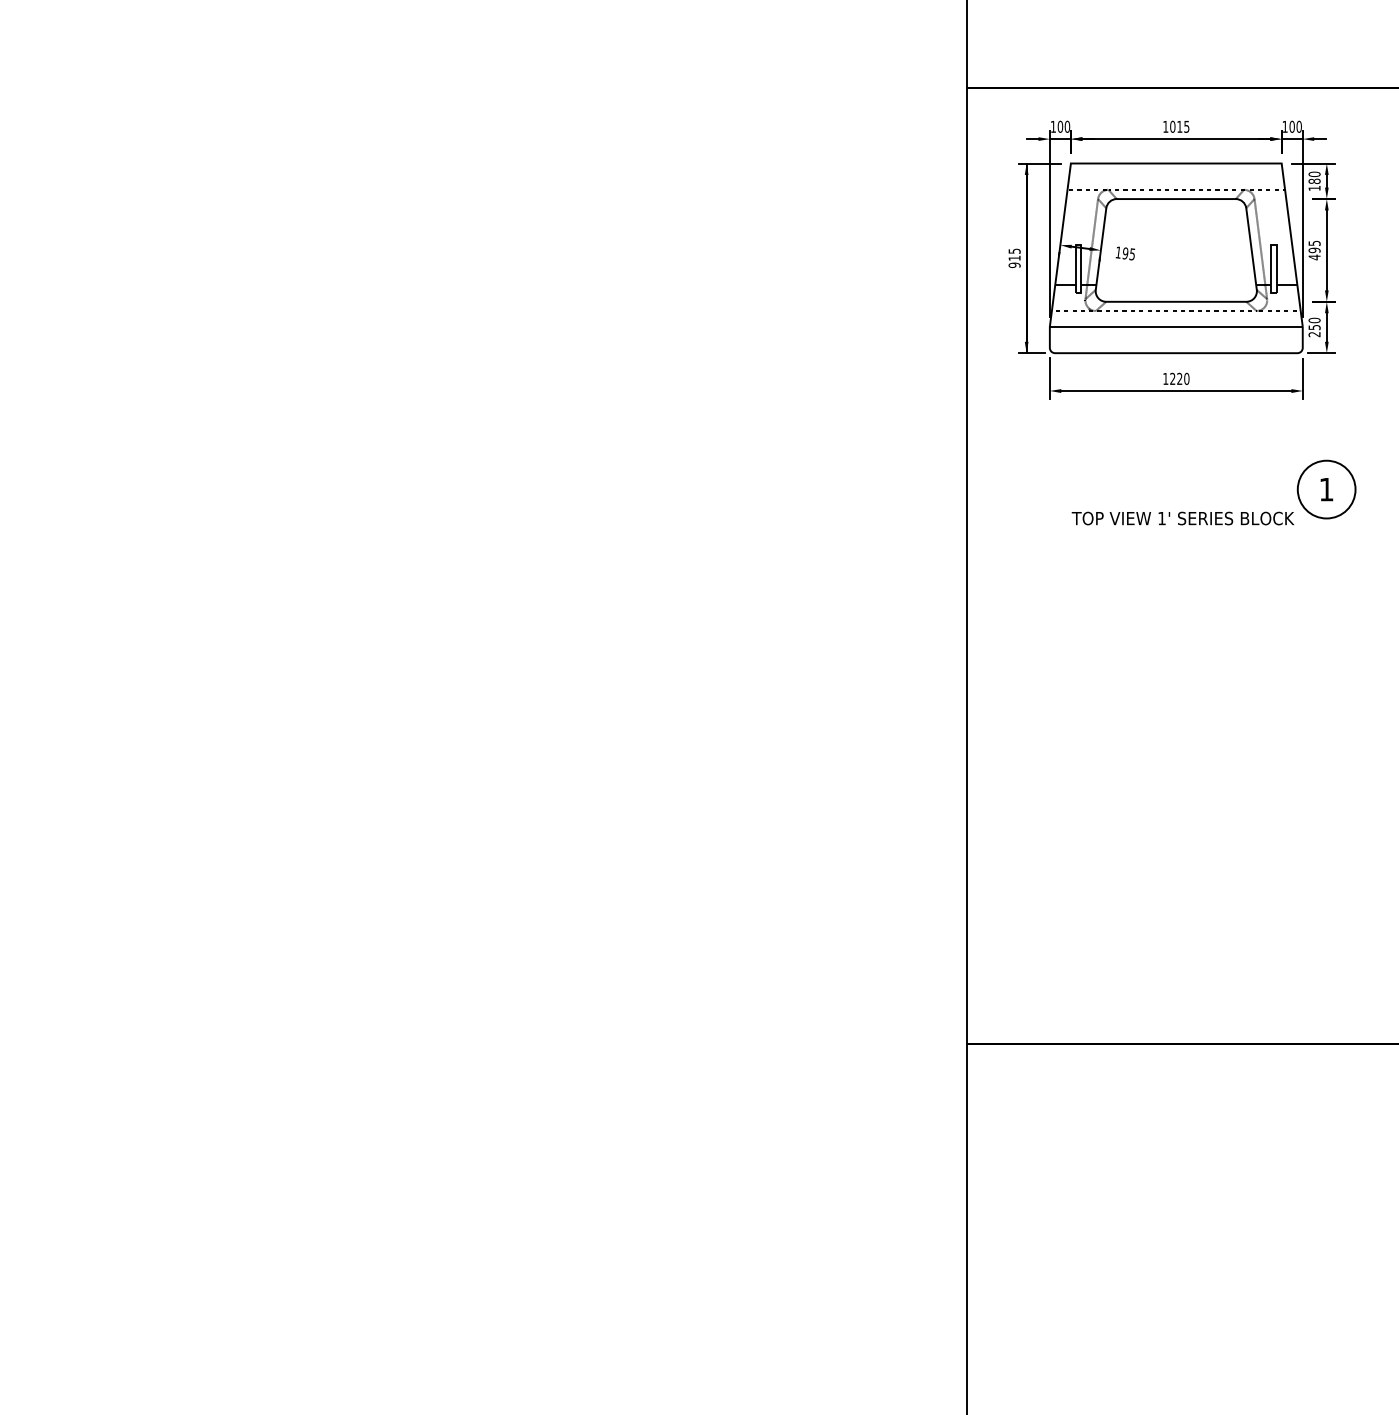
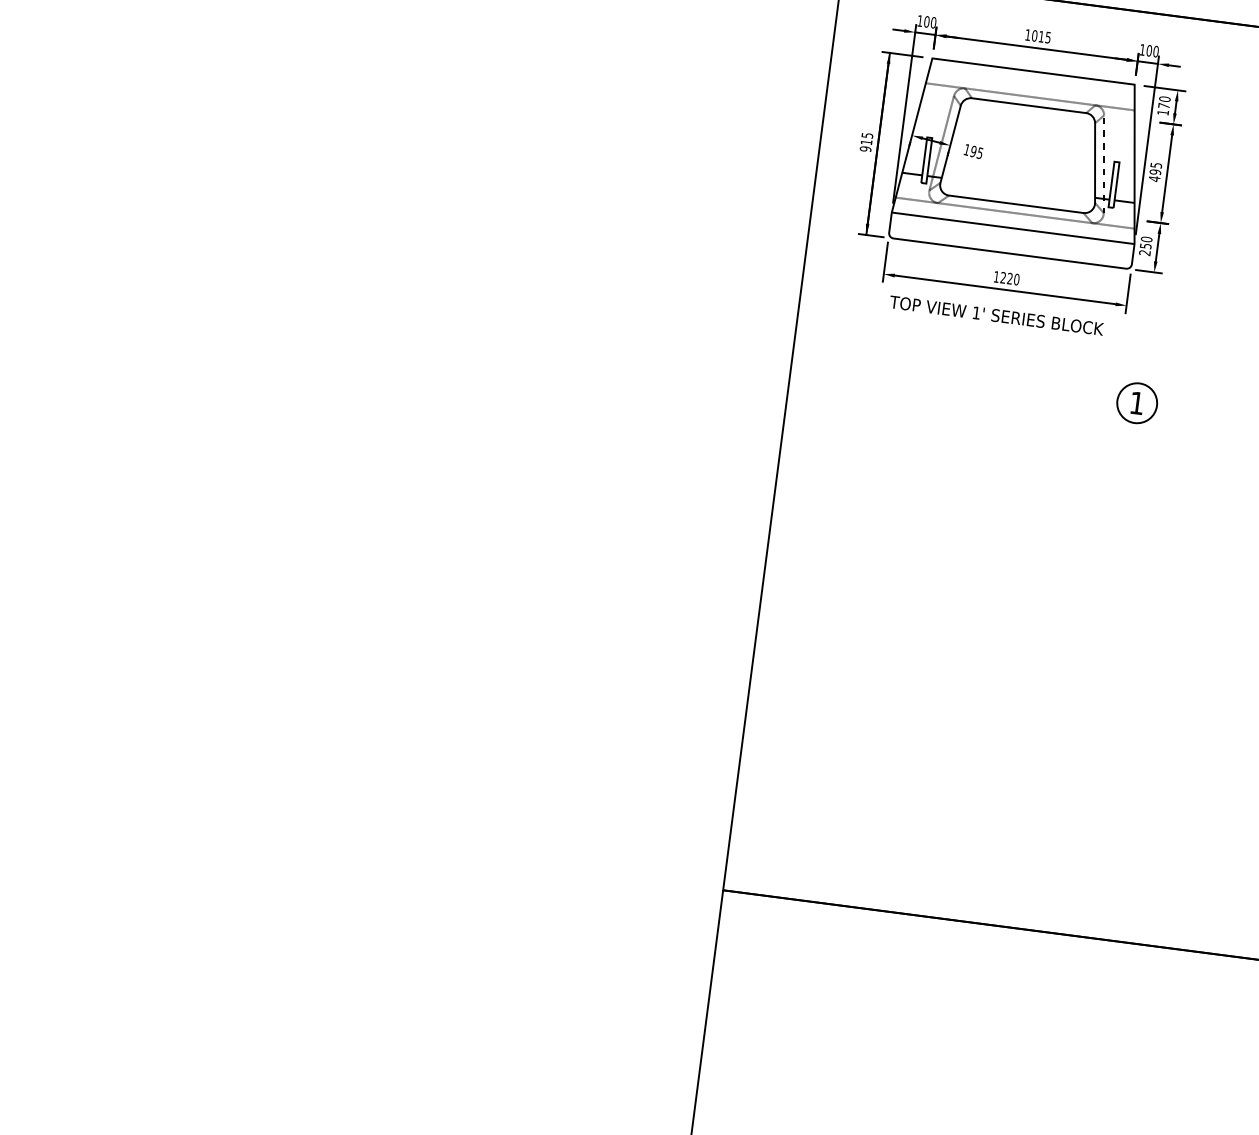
text: (1314, 181) -> (1163, 106), 180 -> 170
circle: (1326, 489) -> (1137, 403), size x0.71
text: (1182, 518) -> (996, 315), moved

